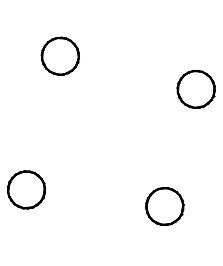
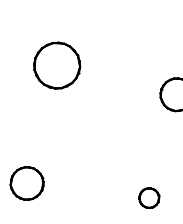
part: (59, 55) -> (56, 64), size x1.4
part: (164, 206) -> (148, 198), size x0.6

